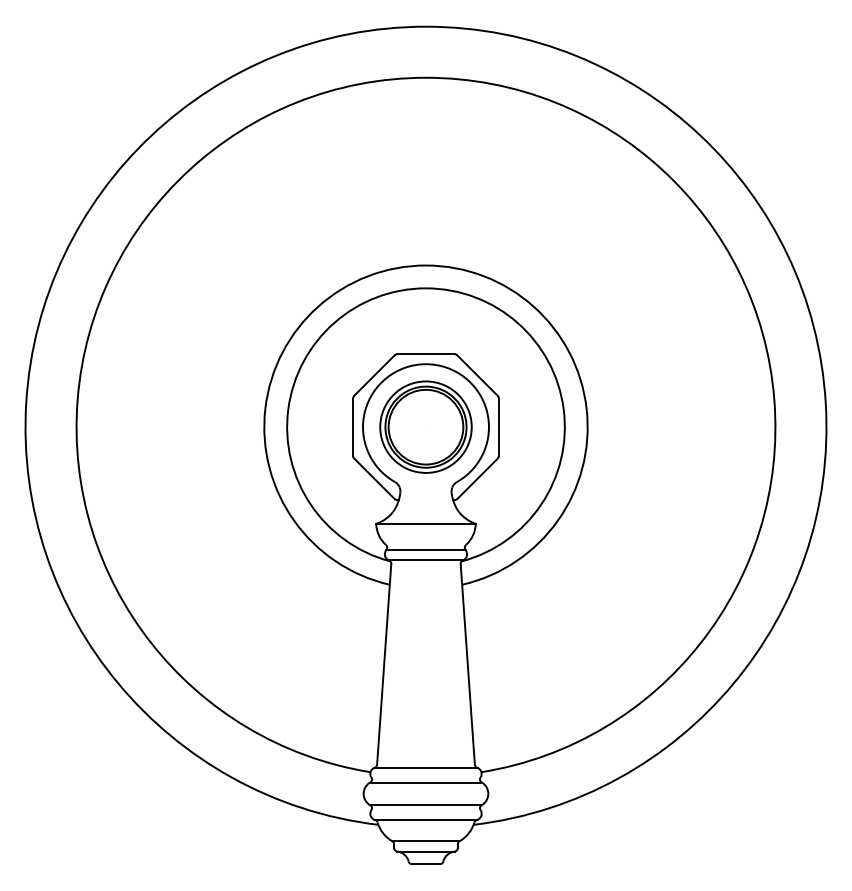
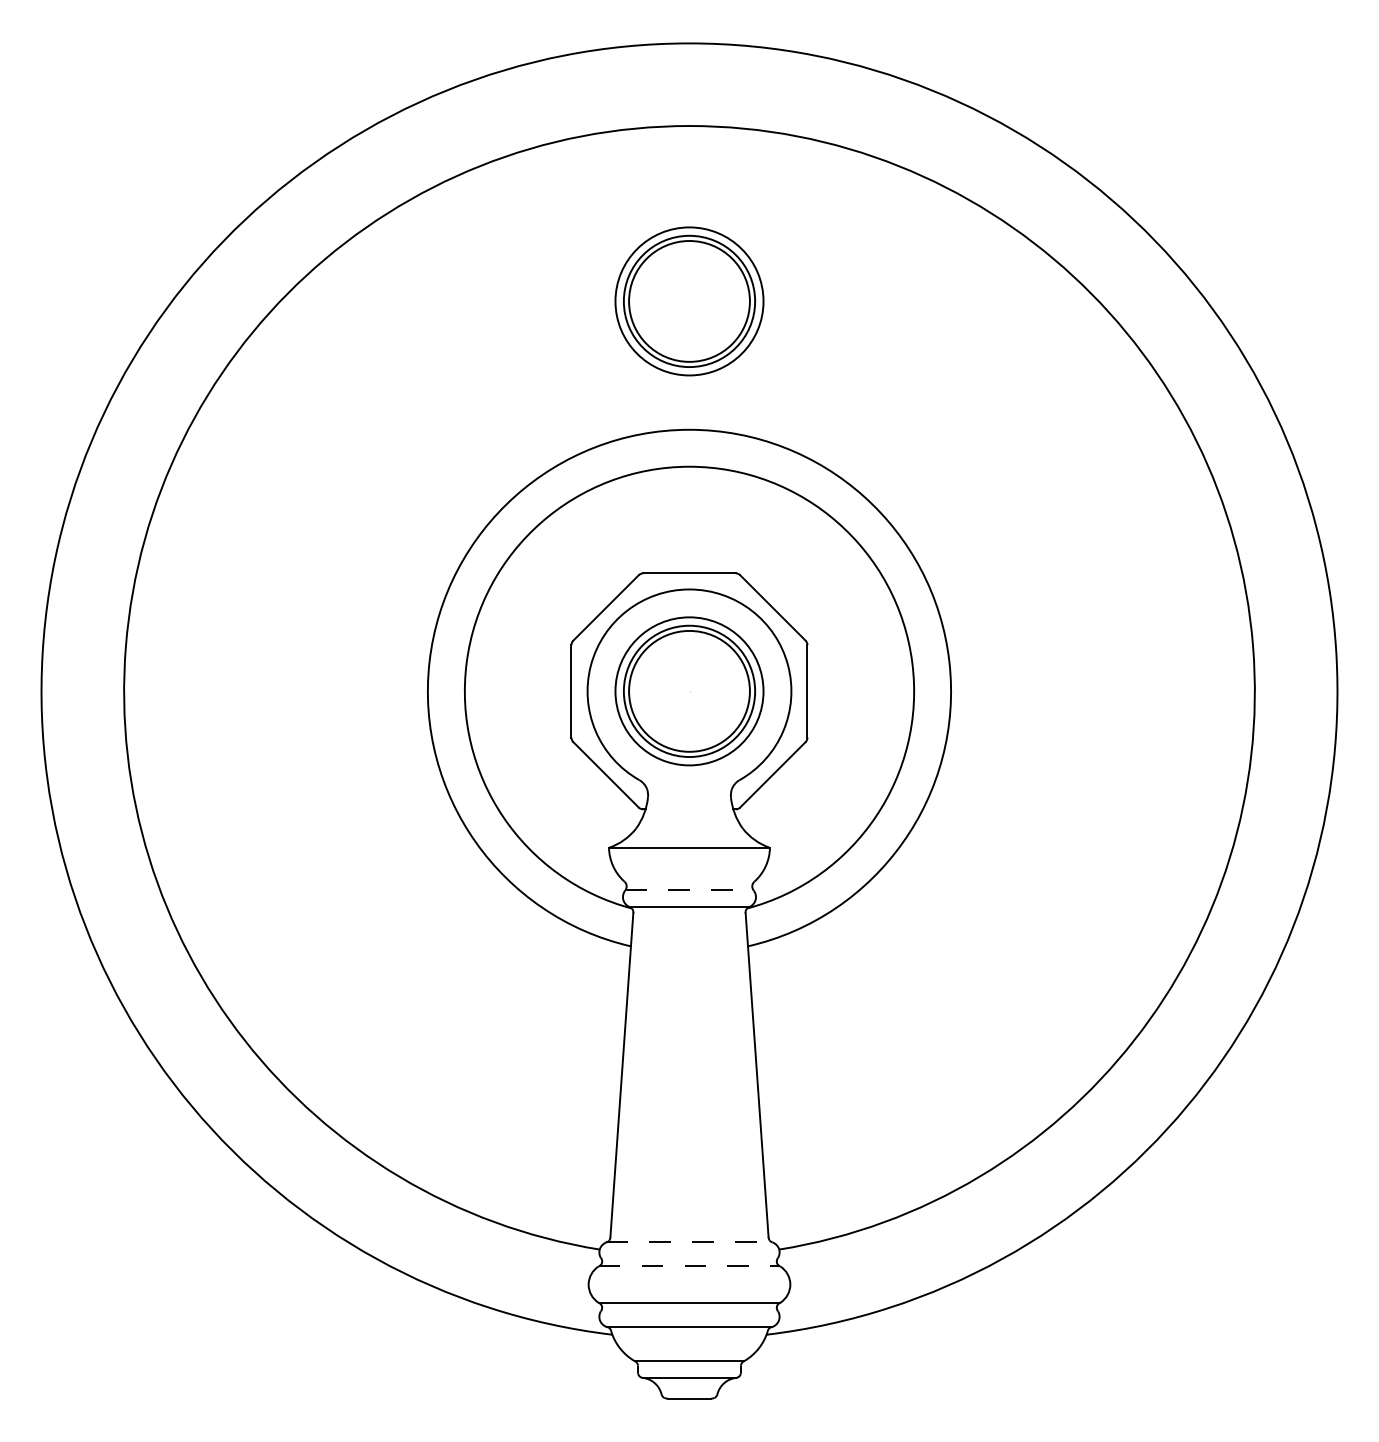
part: (425, 185) -> (688, 300), added
line: (425, 550) -> (688, 890), solid -> dashed
line: (426, 767) -> (690, 1241), solid -> dashed
line: (426, 782) -> (690, 1266), solid -> dashed

